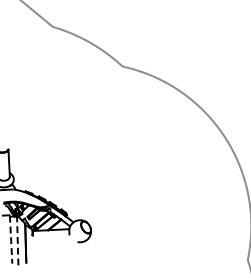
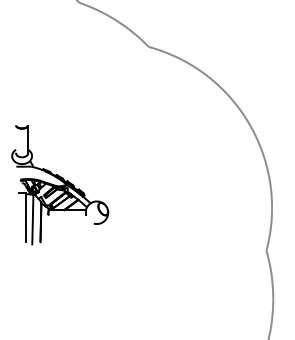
line: (11, 240) -> (26, 218), dashed -> solid
line: (17, 241) -> (32, 219), dashed -> solid

